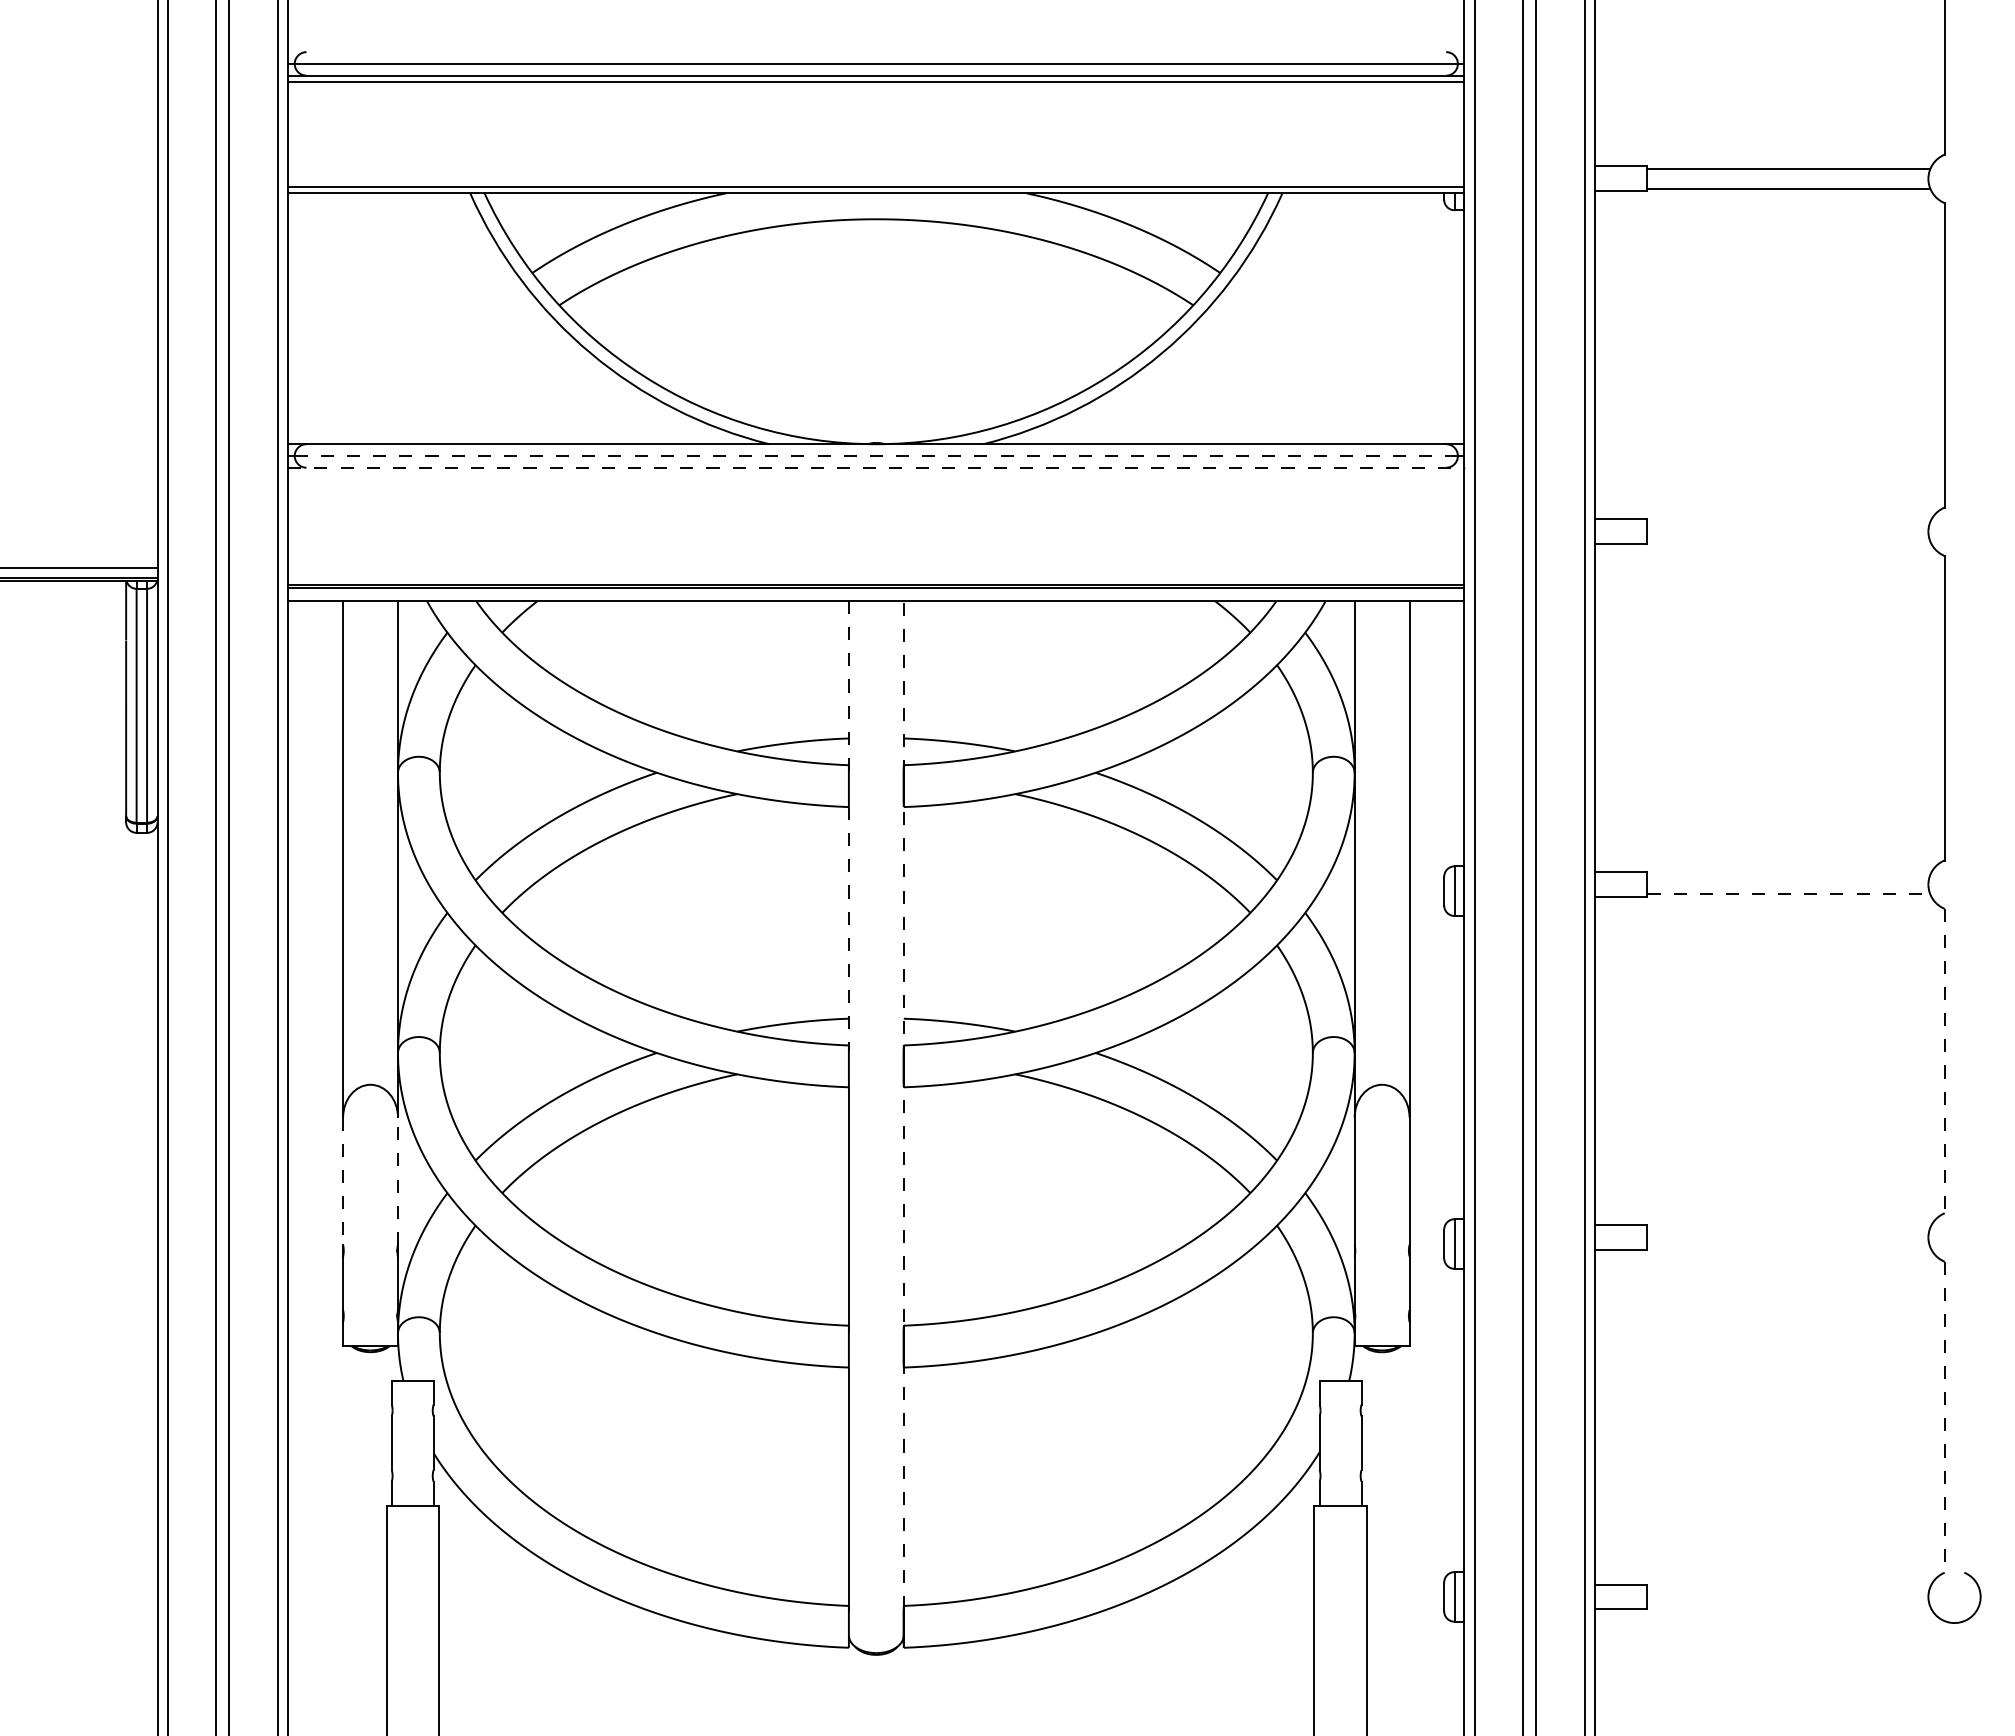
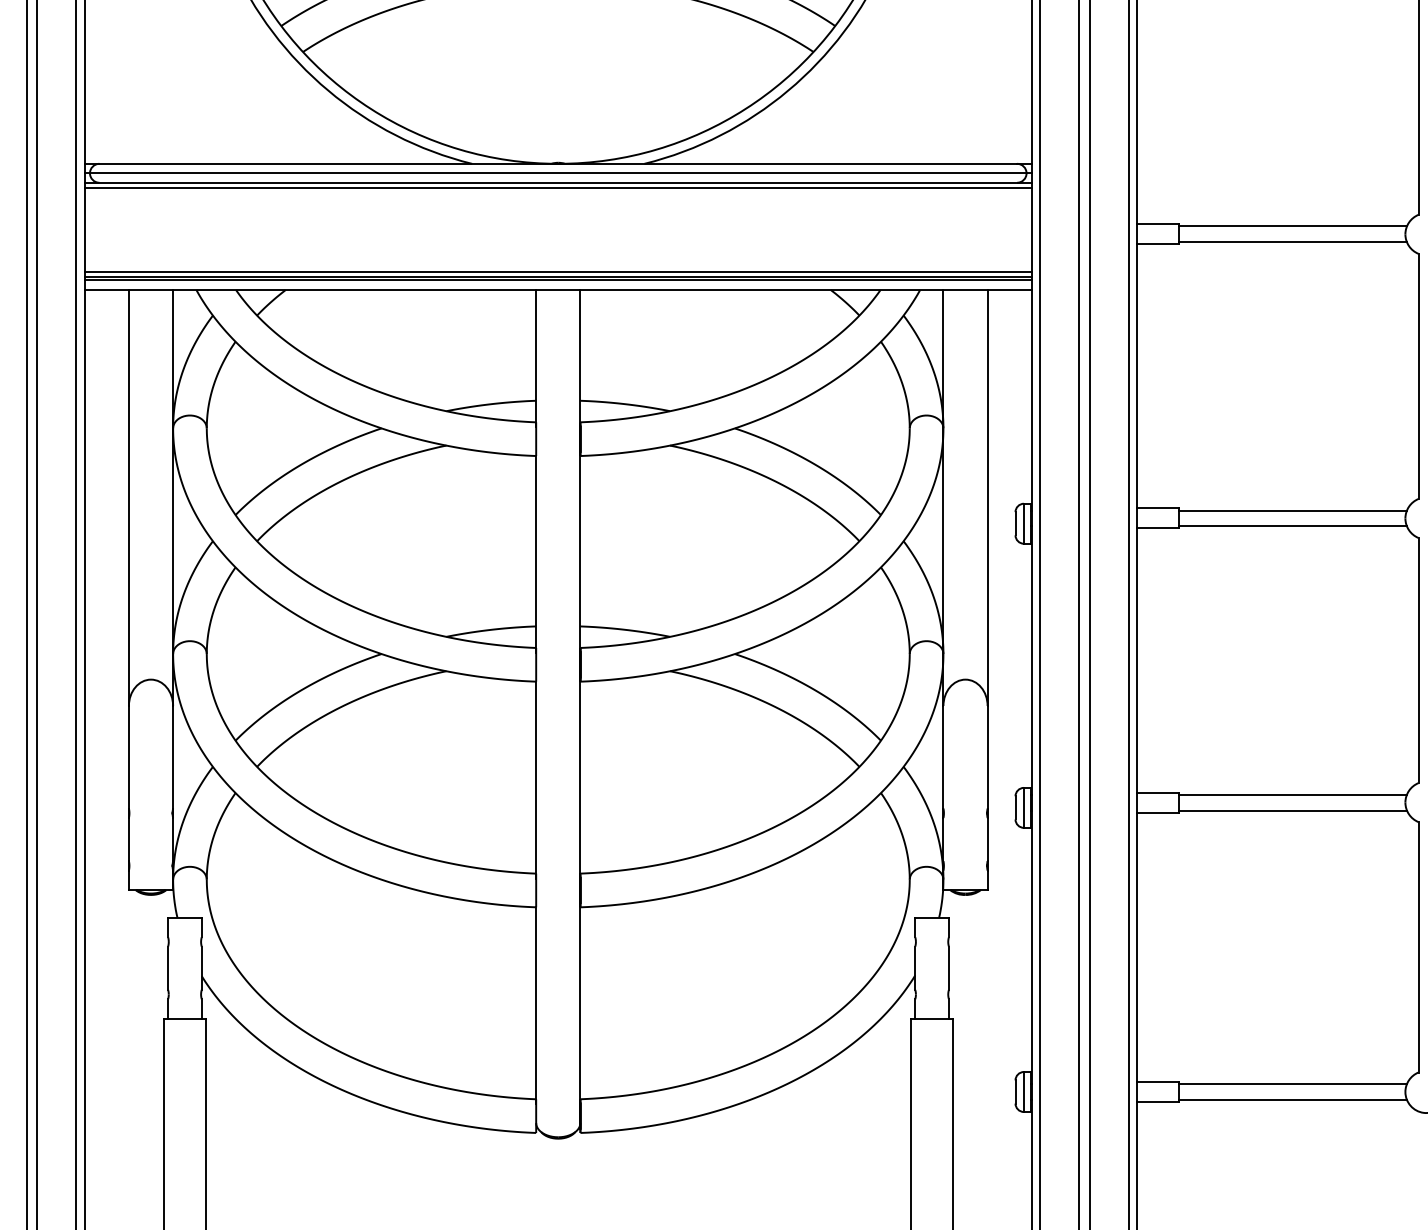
line: (876, 455) -> (558, 172), dashed -> solid
line: (876, 467) -> (558, 182), dashed -> solid
line: (876, 474) -> (558, 188), added
line: (1788, 521) -> (1292, 226), added
line: (1788, 541) -> (1292, 242), added
line: (876, 578) -> (558, 271), added
line: (848, 685) -> (535, 358), dashed -> solid
line: (1788, 874) -> (1292, 510), added
line: (1789, 894) -> (1293, 526), dashed -> solid
line: (848, 929) -> (535, 554), dashed -> solid
line: (1944, 1061) -> (1418, 660), dashed -> solid
line: (903, 1117) -> (580, 705), dashed -> solid
line: (343, 1181) -> (129, 757), dashed -> solid
line: (398, 1181) -> (173, 757), dashed -> solid
line: (1788, 1227) -> (1292, 794), added
line: (1788, 1247) -> (1292, 810), added
line: (1944, 1417) -> (1418, 947), dashed -> solid
line: (1788, 1587) -> (1292, 1084), added
line: (1788, 1606) -> (1292, 1099), added

